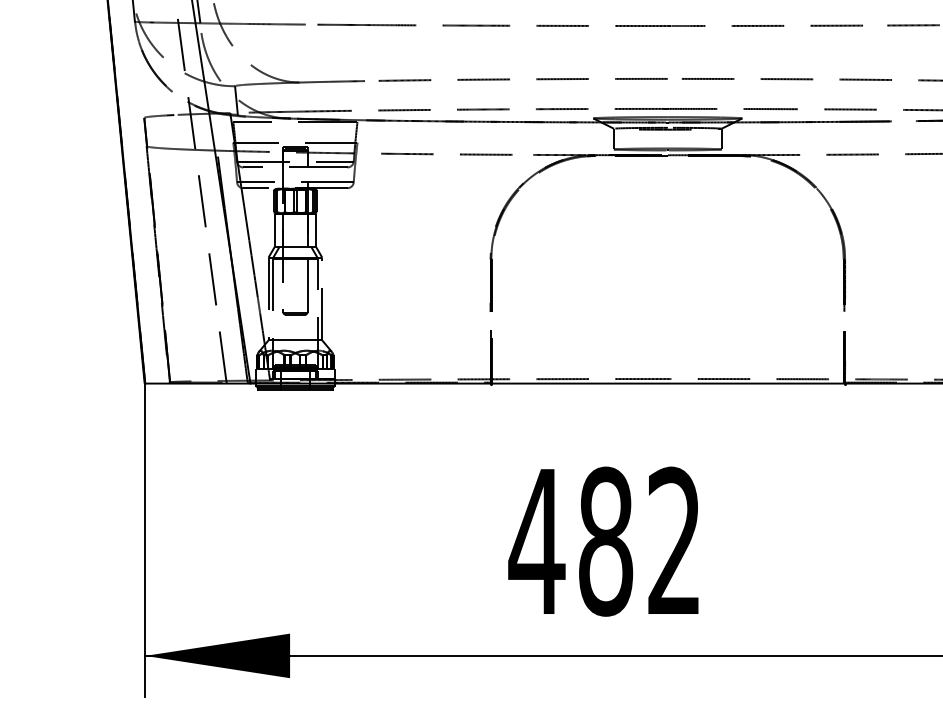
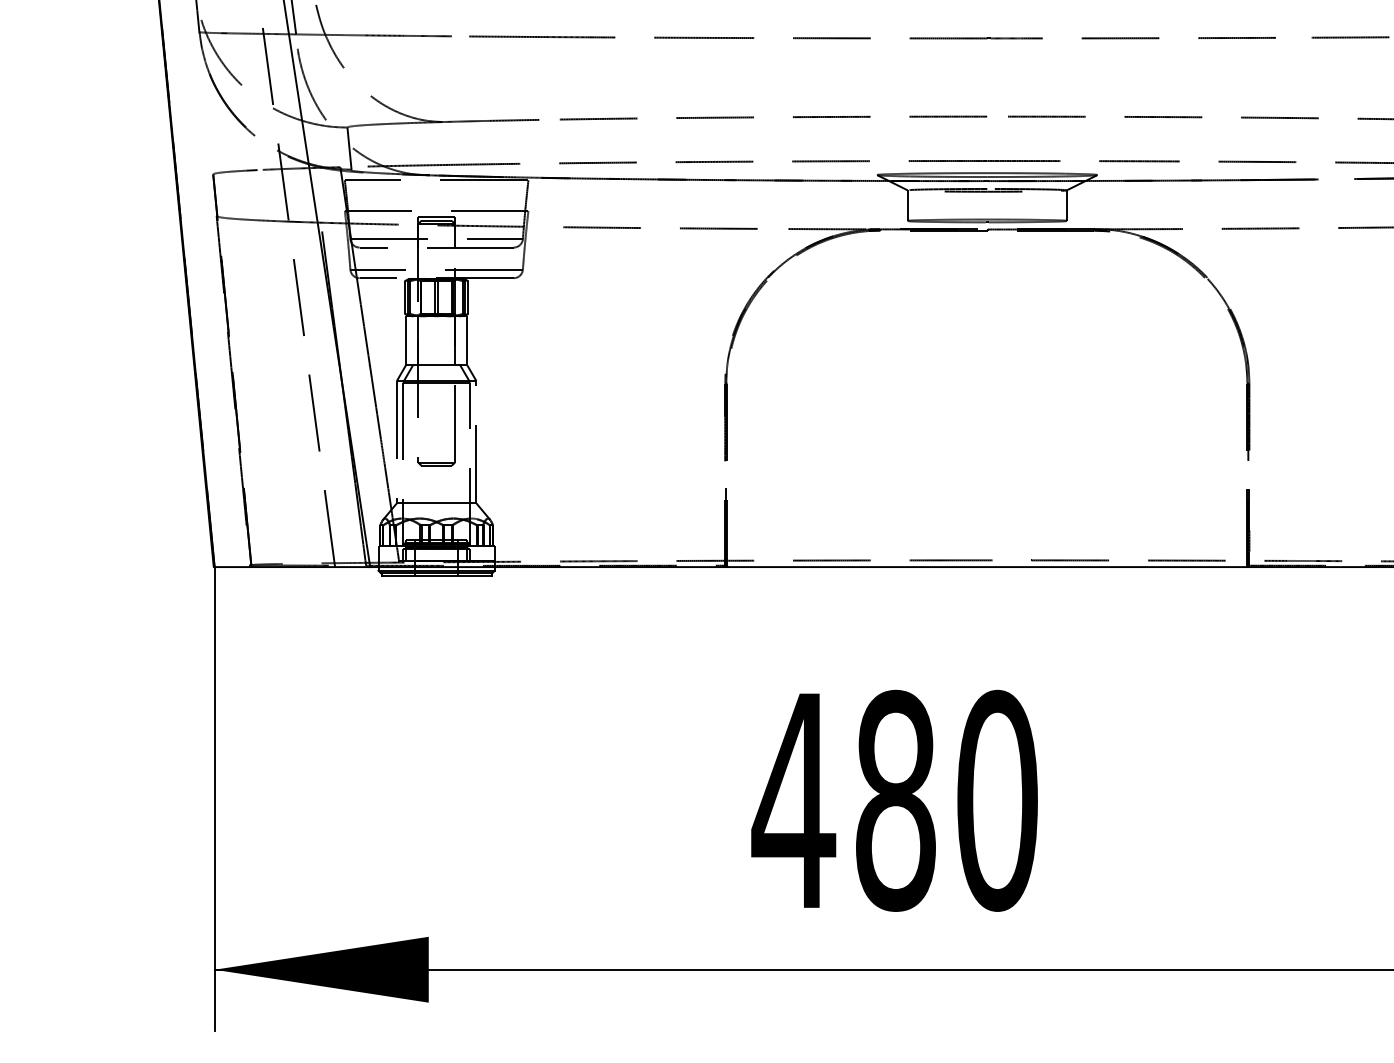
text: (674, 541) -> (997, 800), 482 -> 480

